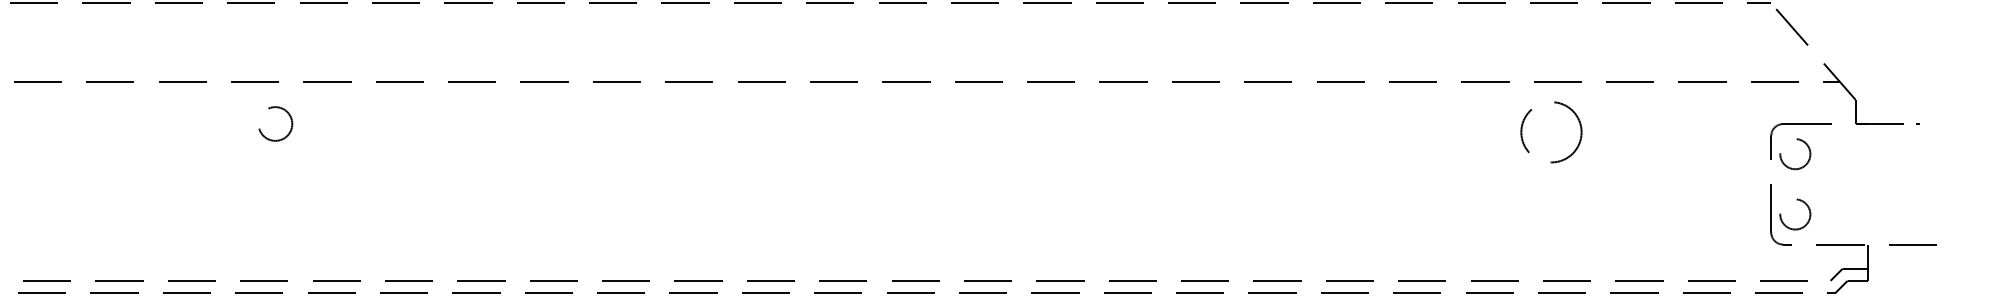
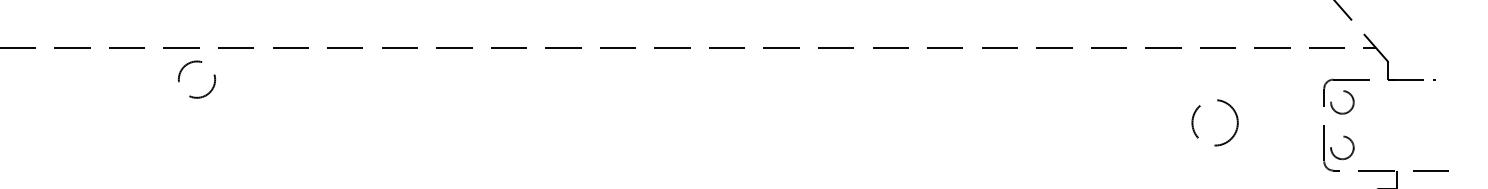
circle: (275, 123) -> (197, 79), size x1.43
circle: (1551, 132) -> (1215, 122), moved

